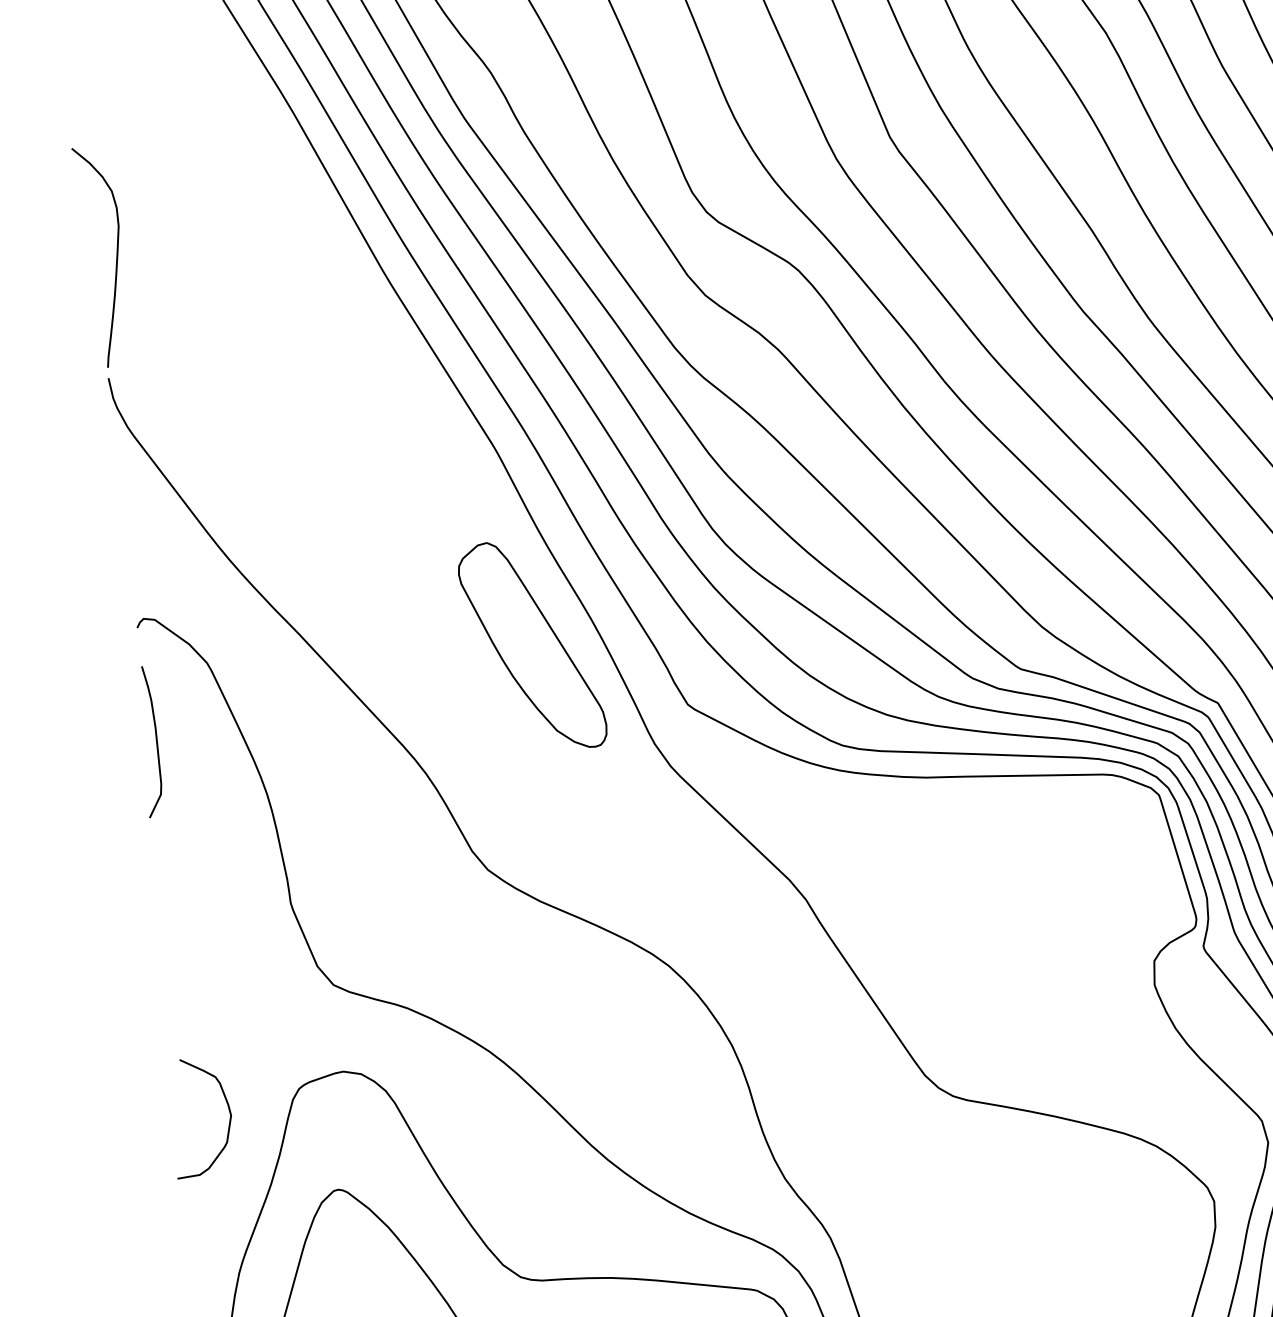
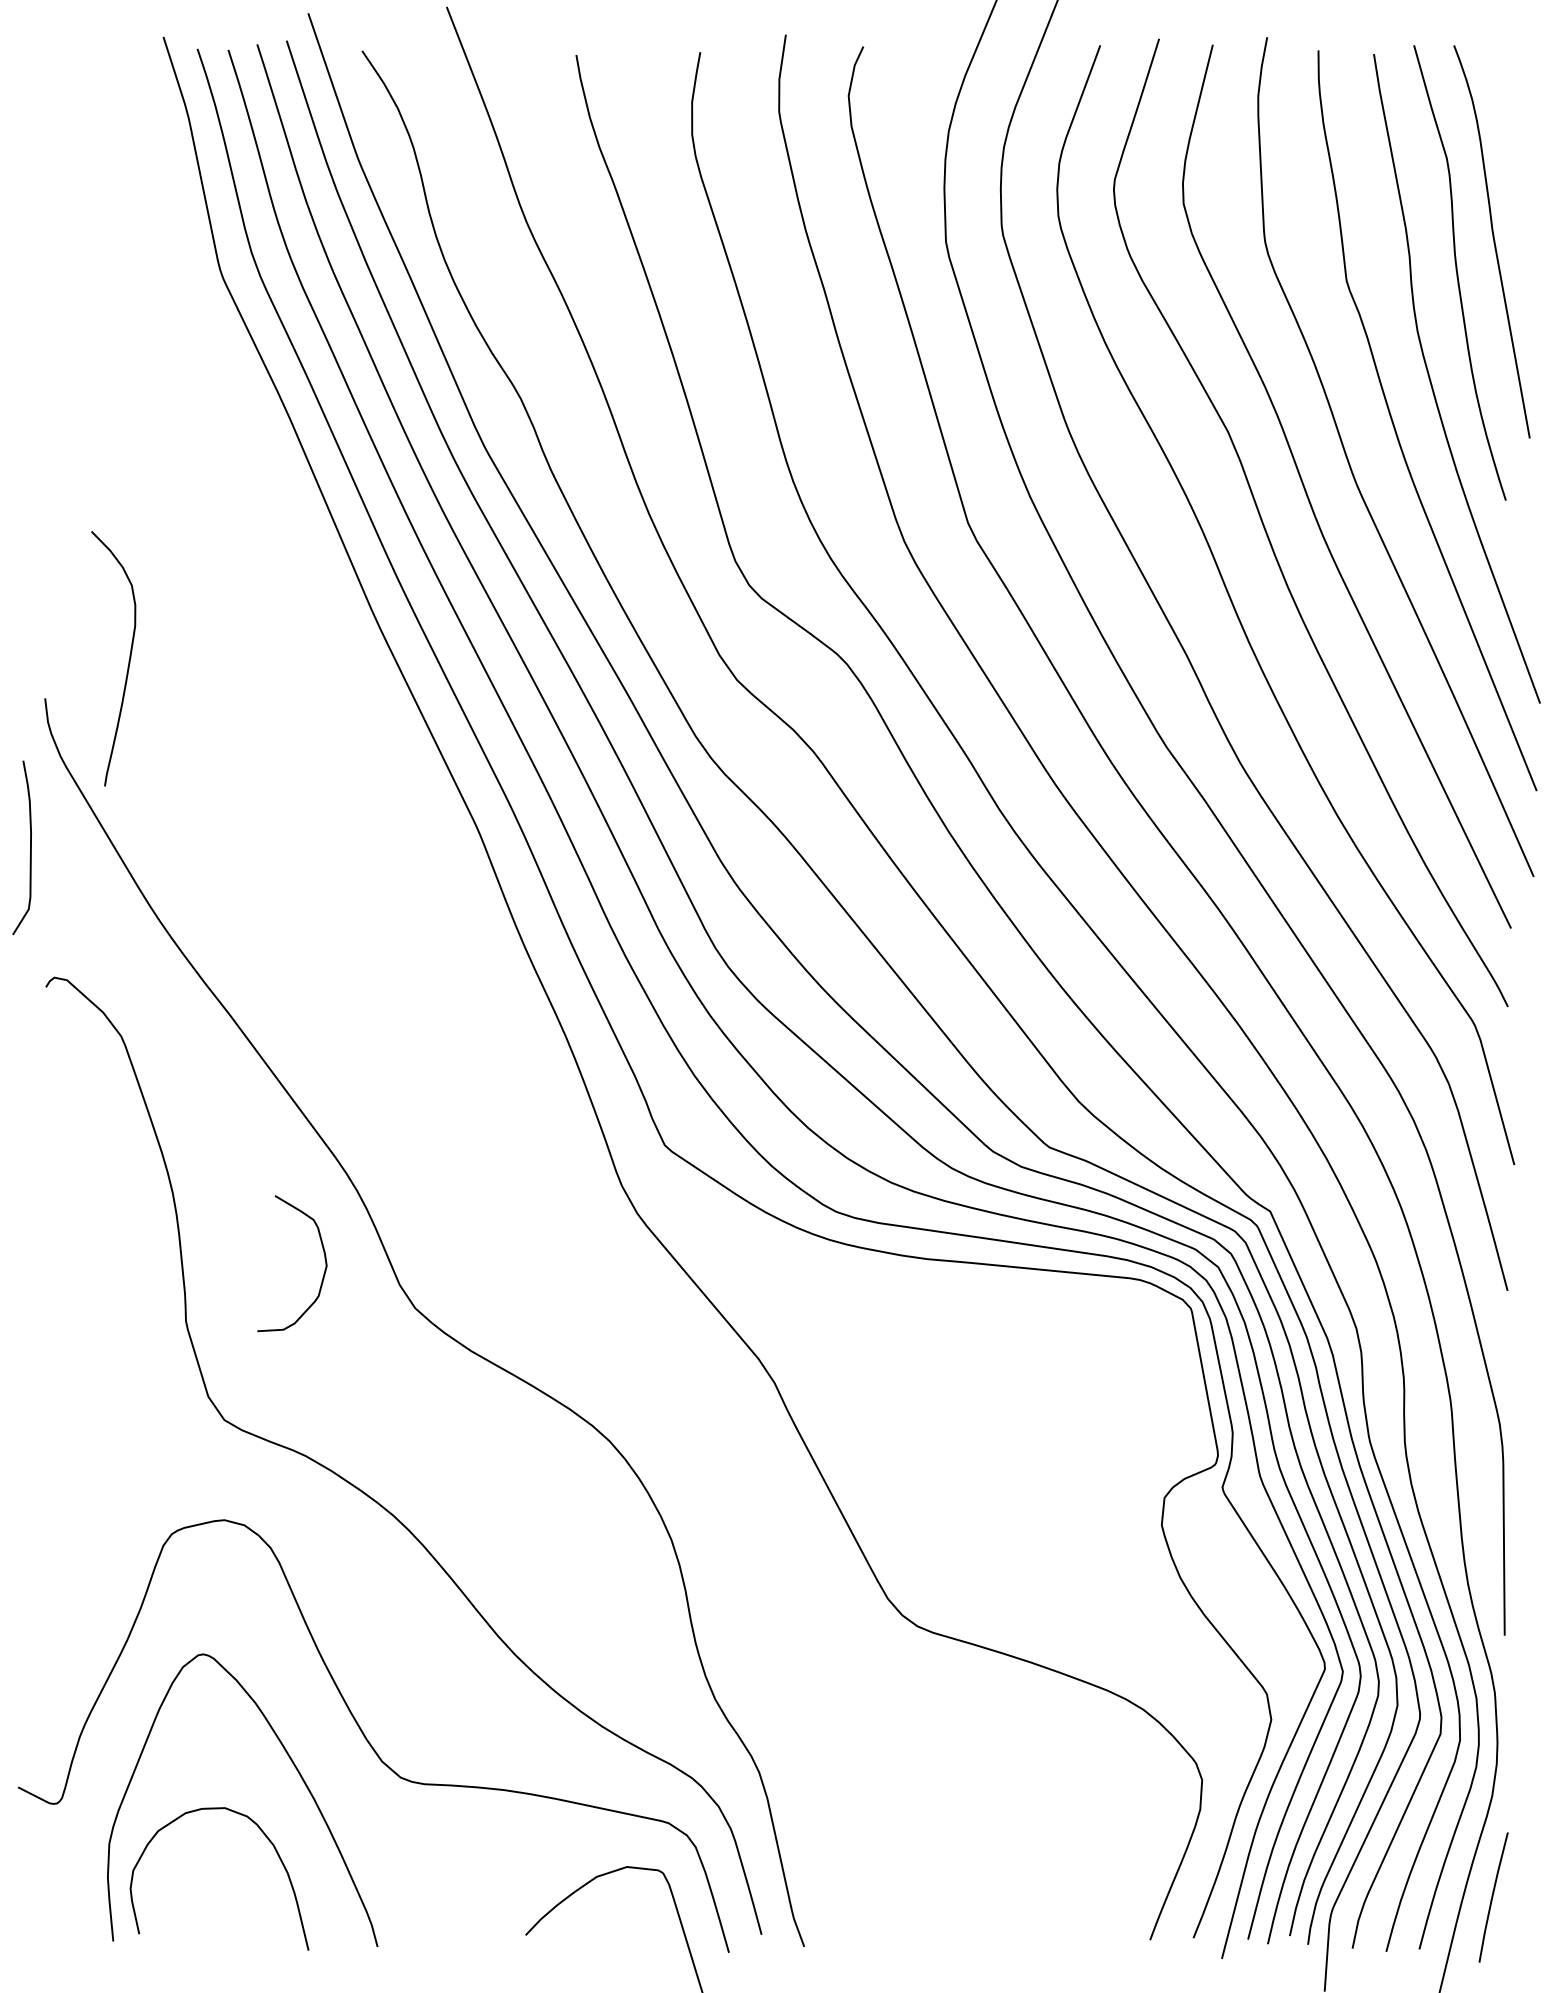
curve: (116, 256) -> (128, 660), moved
part: (532, 646) -> (494, 1058), removed
curve: (156, 740) -> (30, 847), moved
curve: (228, 1110) -> (324, 1259), moved

